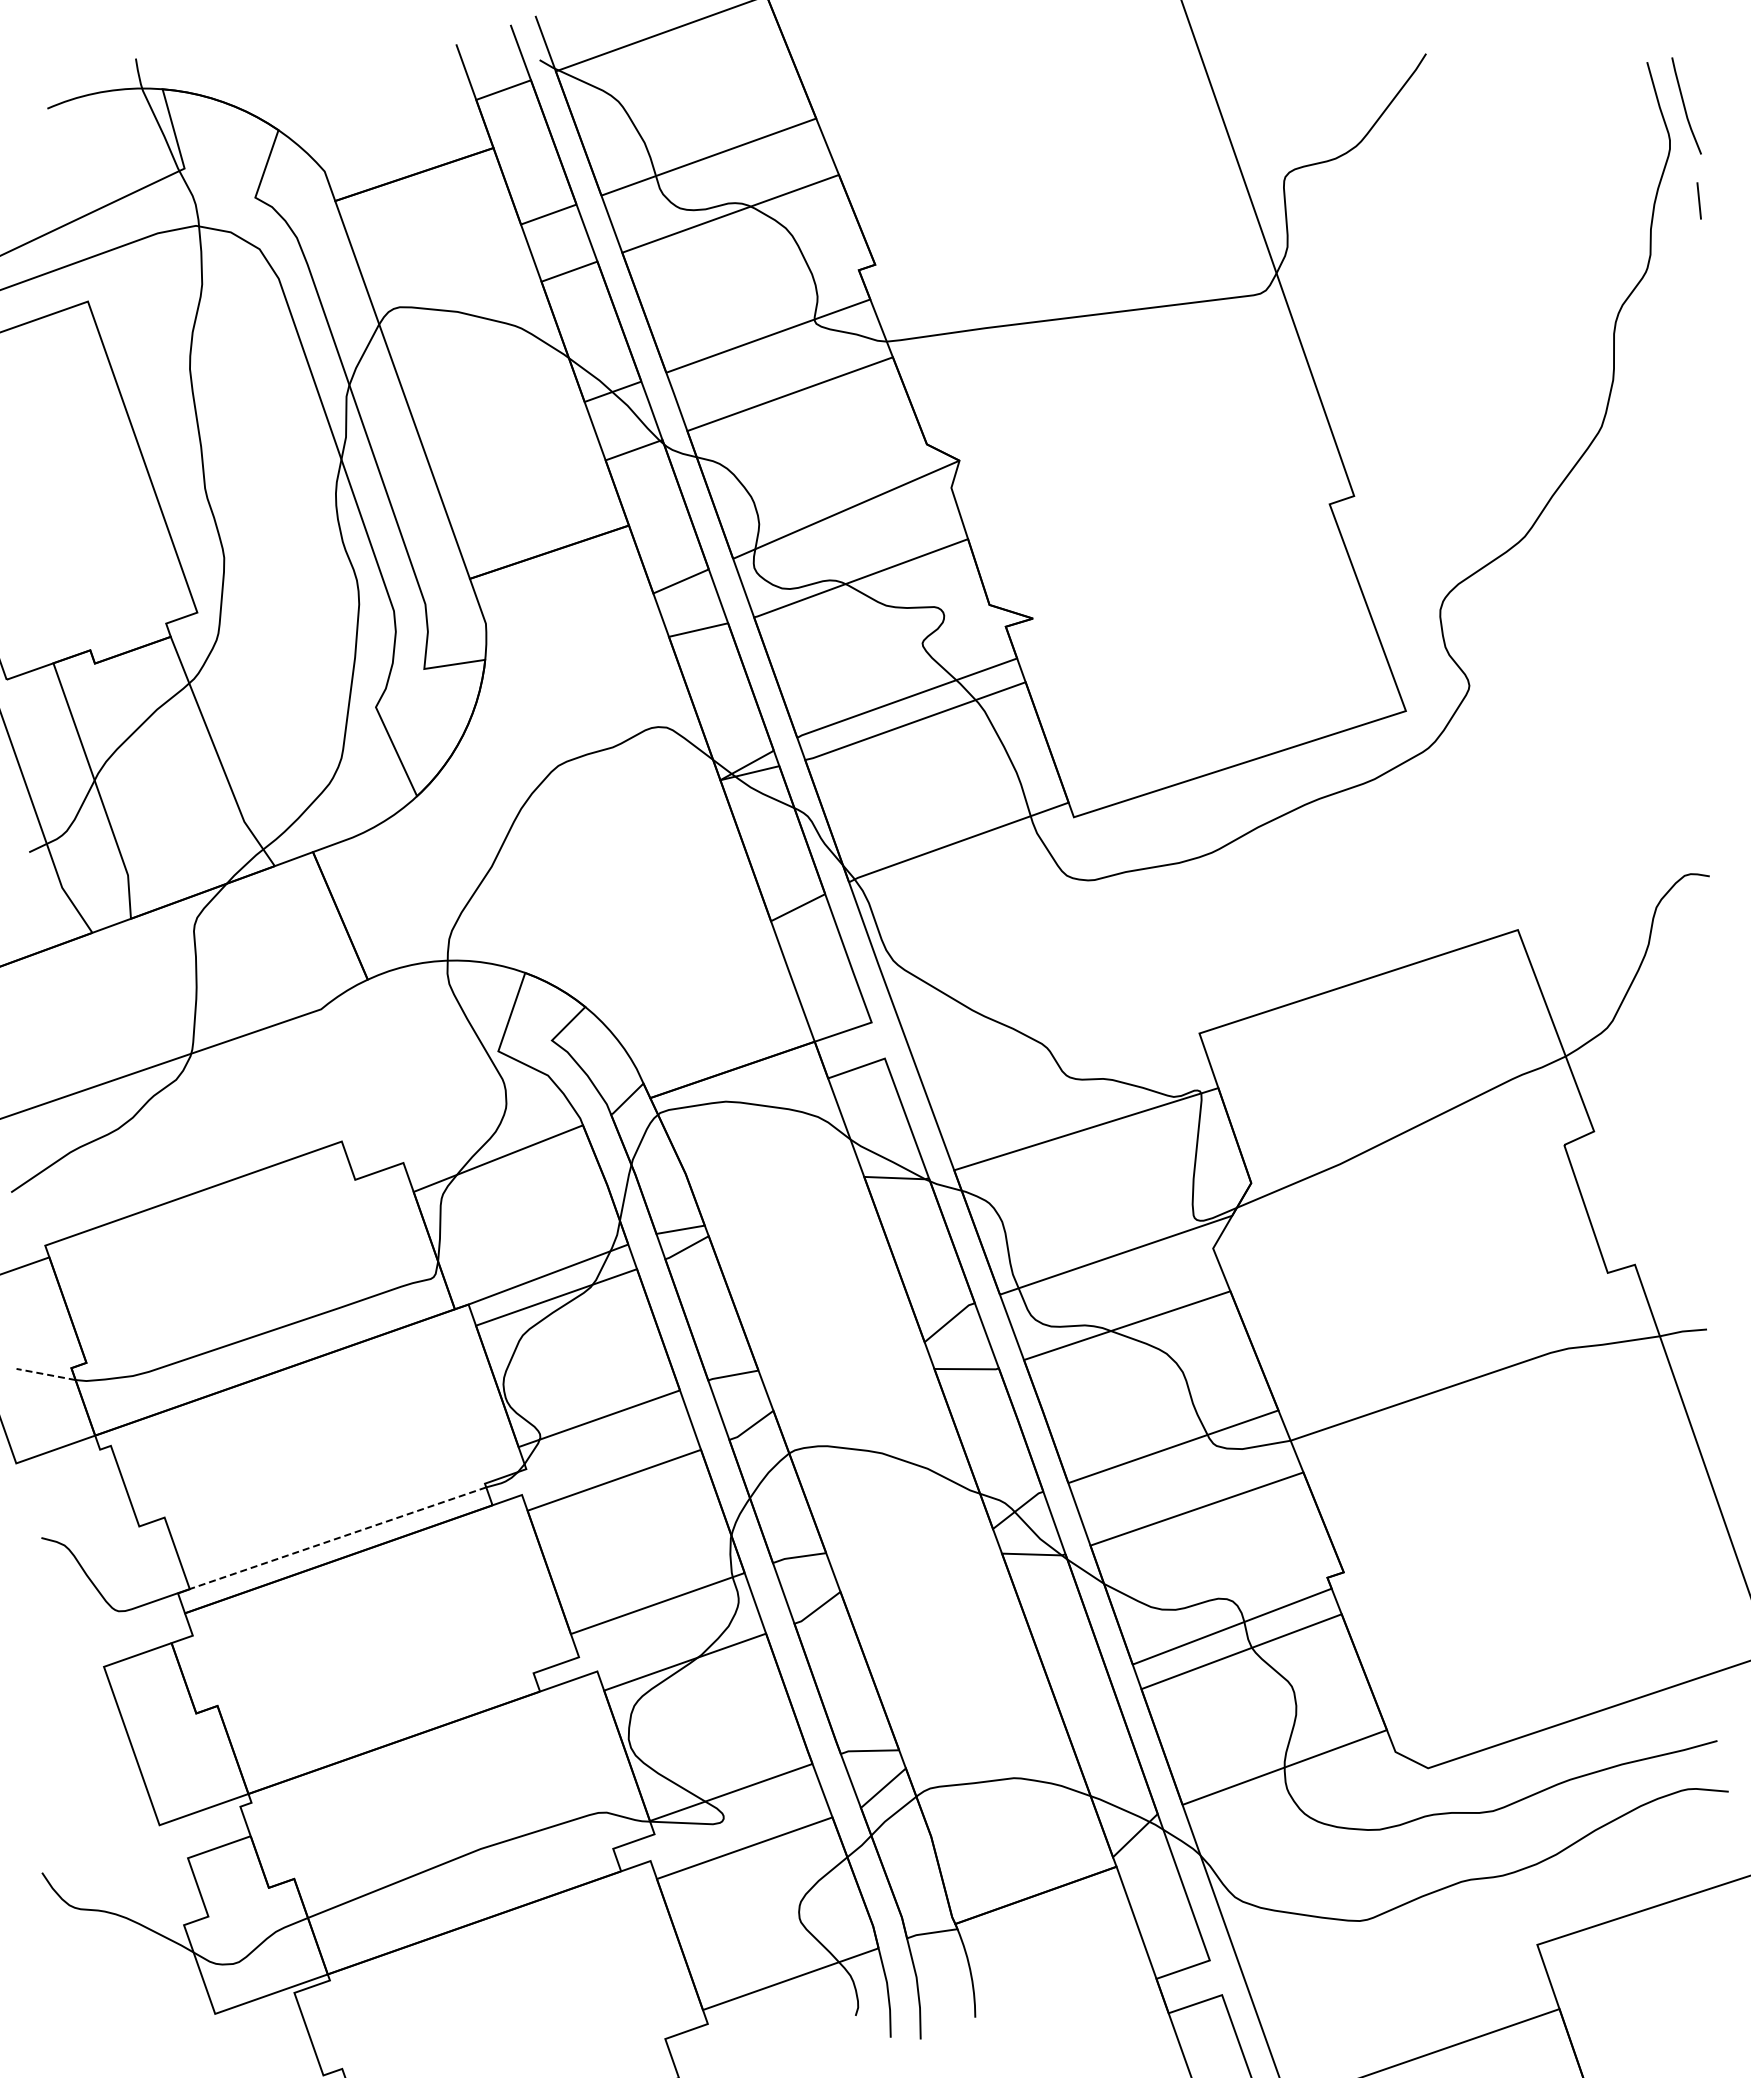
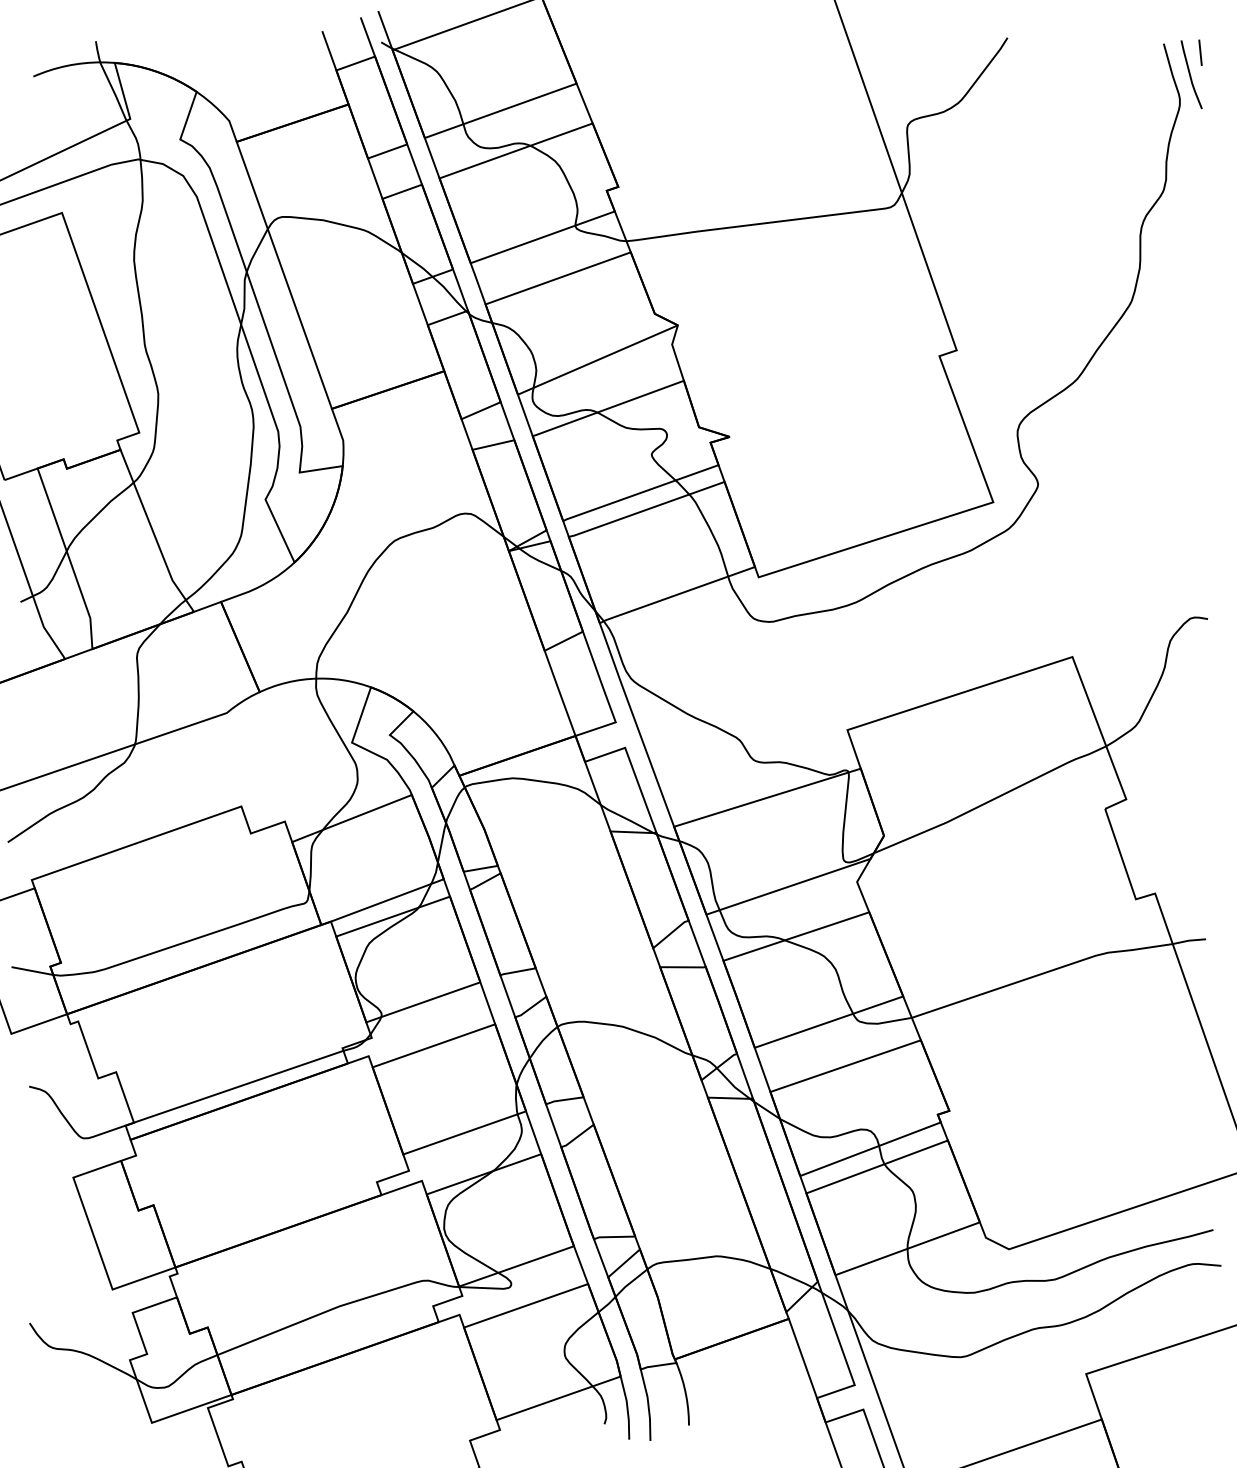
line: (1698, 200) -> (1200, 52), moved
line: (45, 1374) -> (32, 971), dashed -> solid
line: (338, 1538) -> (239, 1086), dashed -> solid

